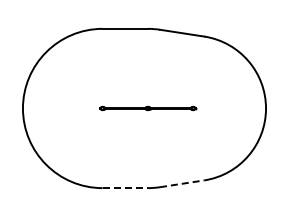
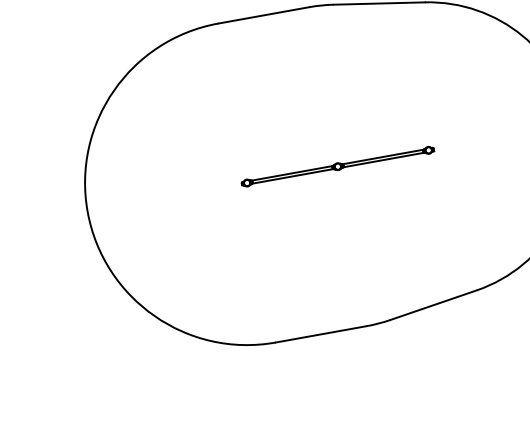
line: (182, 183) -> (434, 304), dashed -> solid
line: (125, 188) -> (321, 335), dashed -> solid

